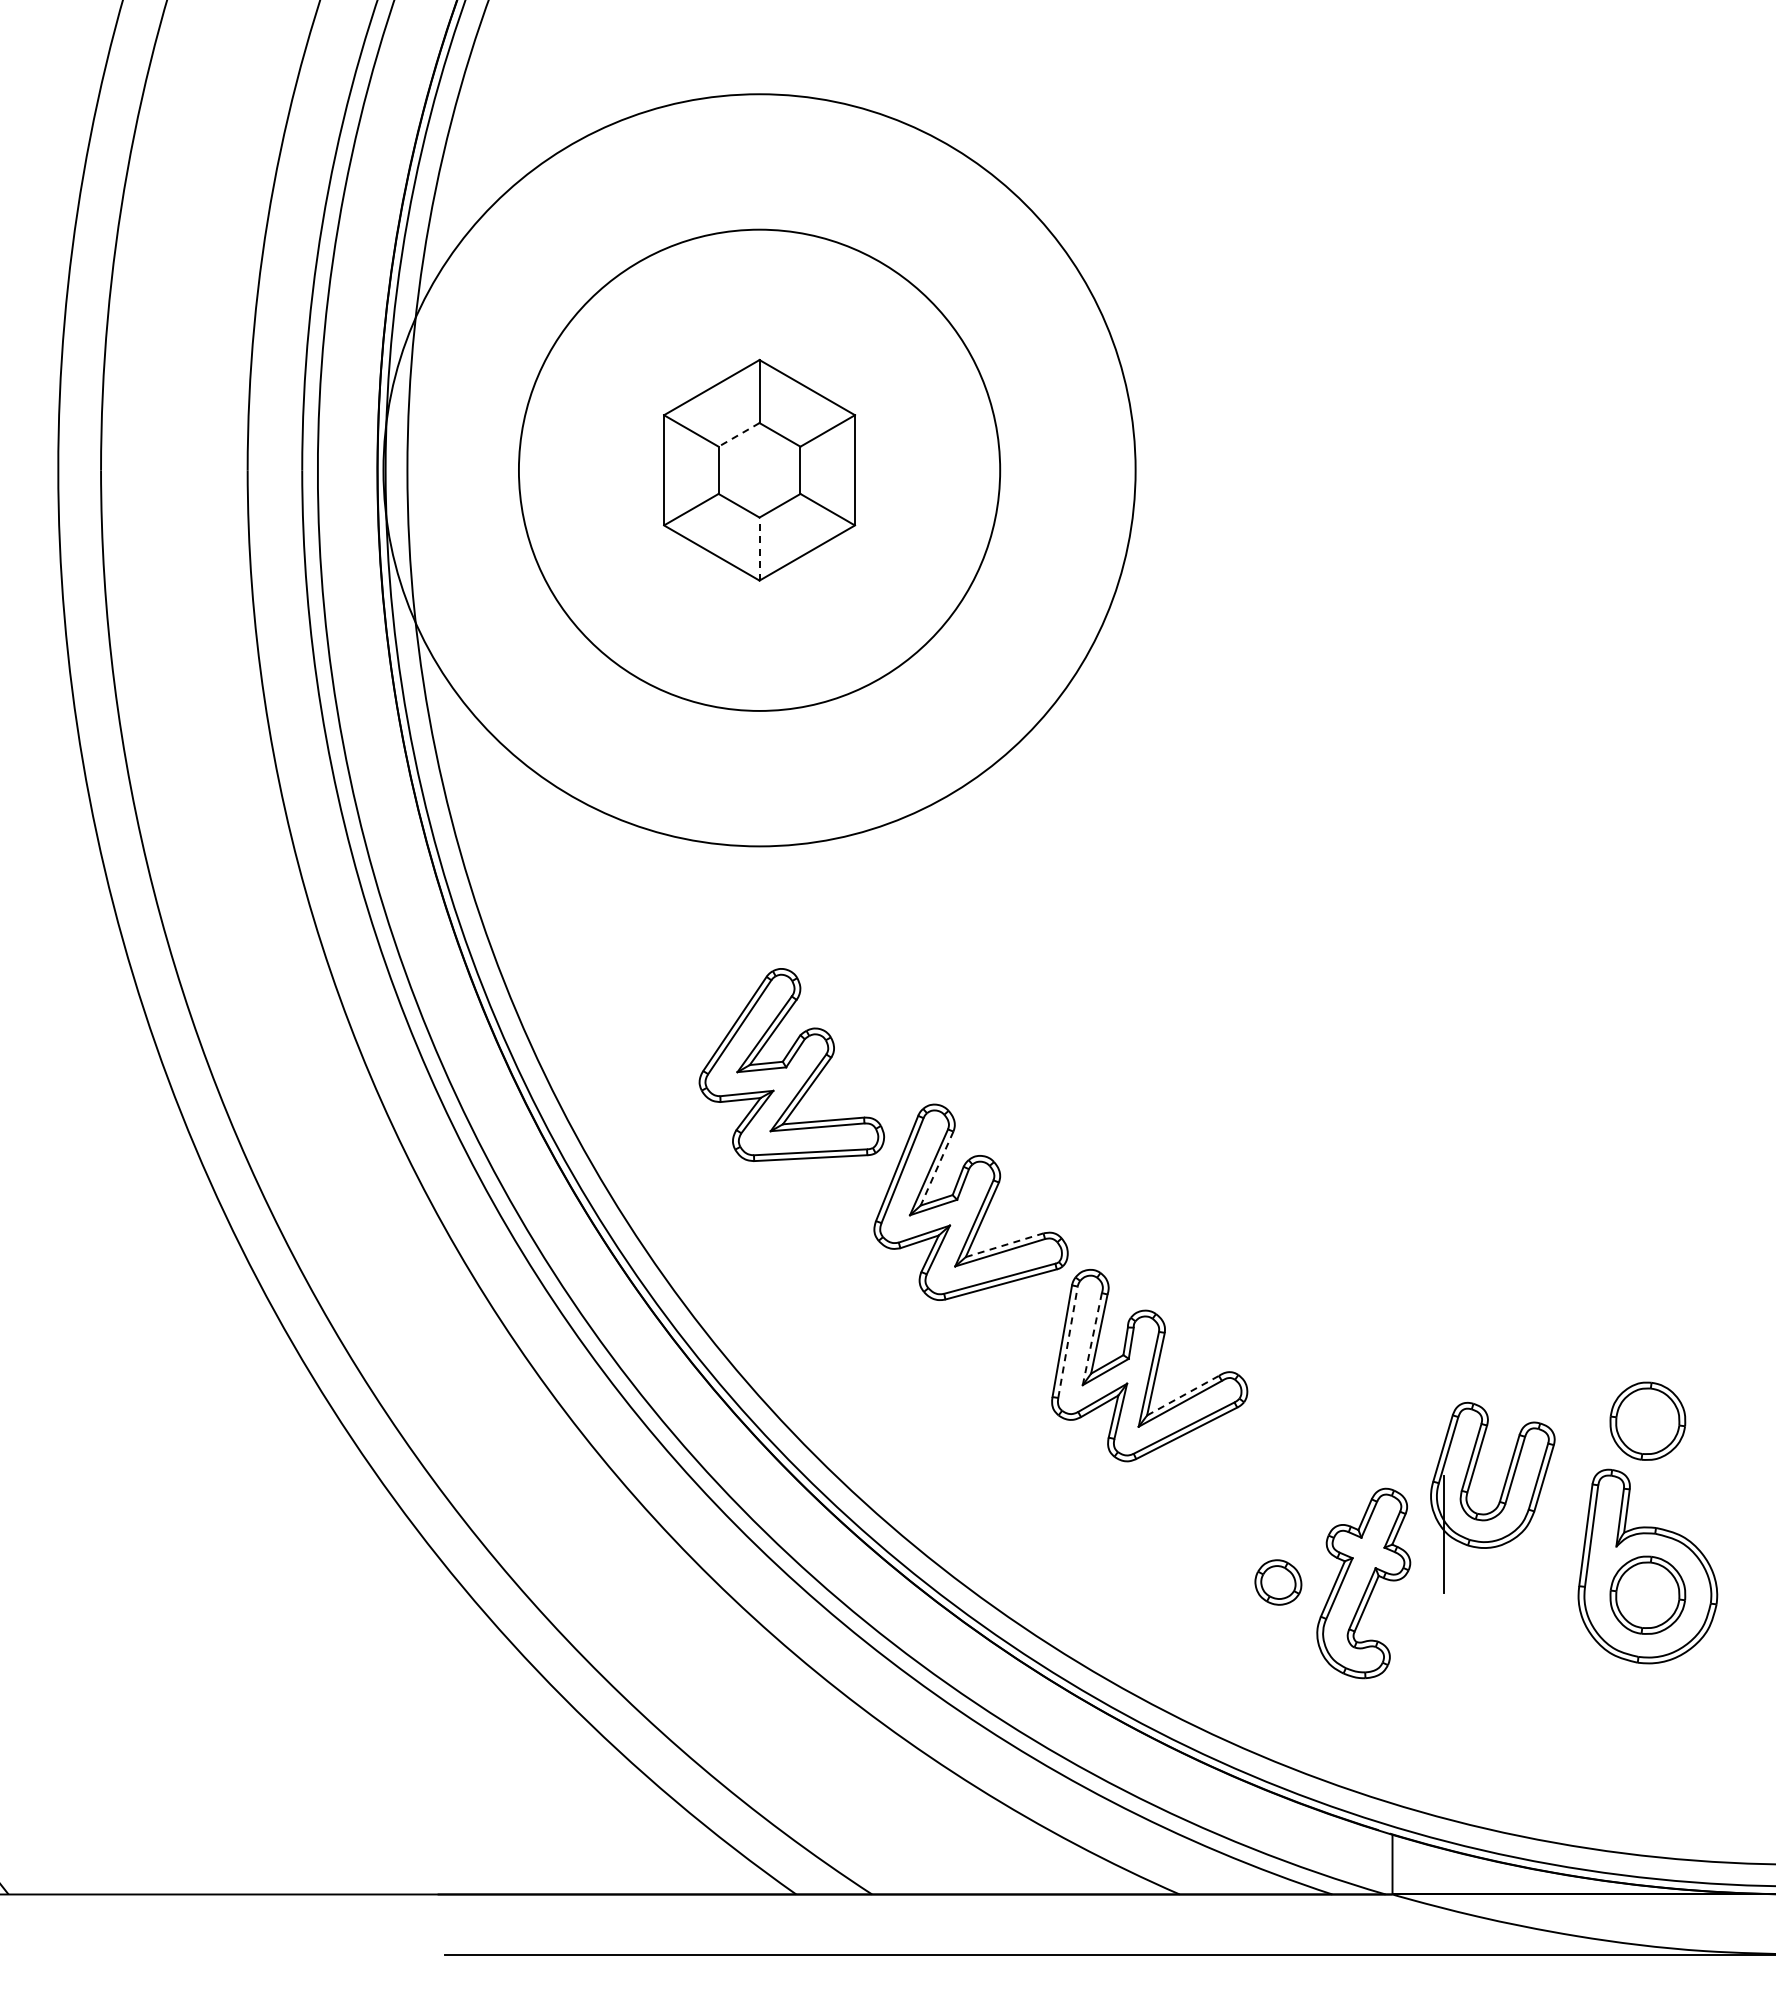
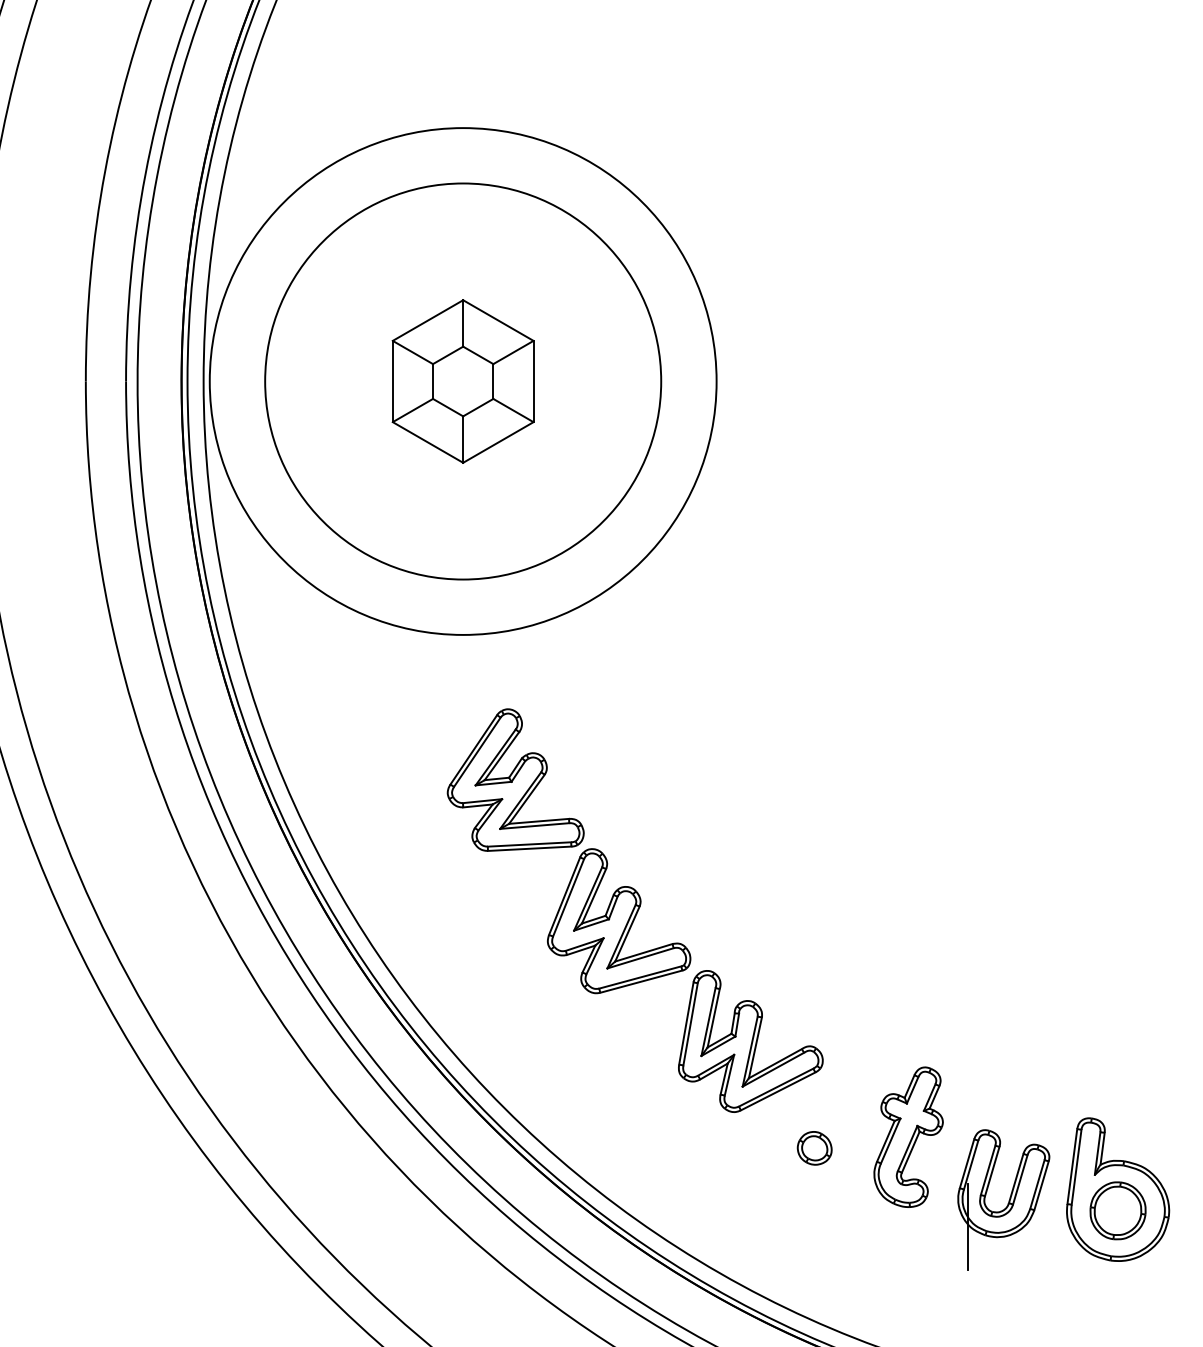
line: (739, 434) -> (448, 355), dashed -> solid
circle: (759, 469) -> (463, 380), size x0.71
circle: (759, 470) -> (463, 381), size x1.43
line: (759, 549) -> (463, 439), dashed -> solid
part: (791, 1064) -> (515, 779), moved
line: (936, 1169) -> (593, 896), dashed -> solid
line: (1004, 1245) -> (643, 952), dashed -> solid
line: (1092, 1339) -> (708, 1022), dashed -> solid
line: (1068, 1342) -> (690, 1024), dashed -> solid
line: (1183, 1395) -> (775, 1063), dashed -> solid
part: (1647, 1420) -> (1117, 1081), removed
part: (1499, 1499) -> (1008, 1201), moved
part: (1278, 1582) -> (814, 1148), moved
part: (1363, 1583) -> (908, 1137), moved

